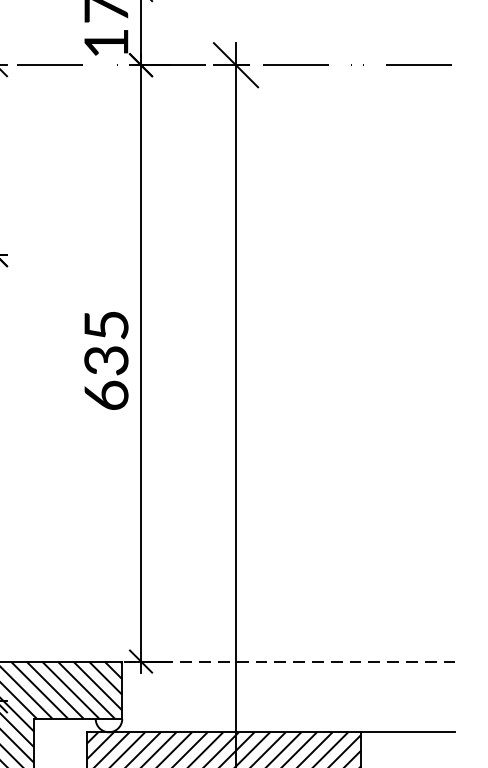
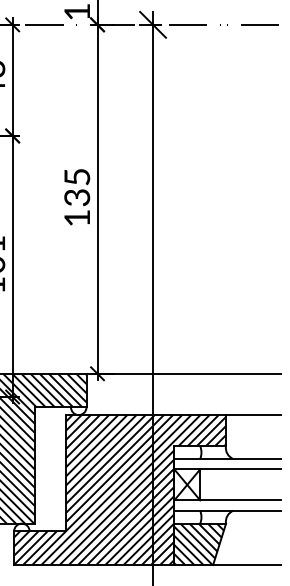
text: (106, 394) -> (77, 217), 635 -> 135
line: (289, 661) -> (184, 373), dashed -> solid

